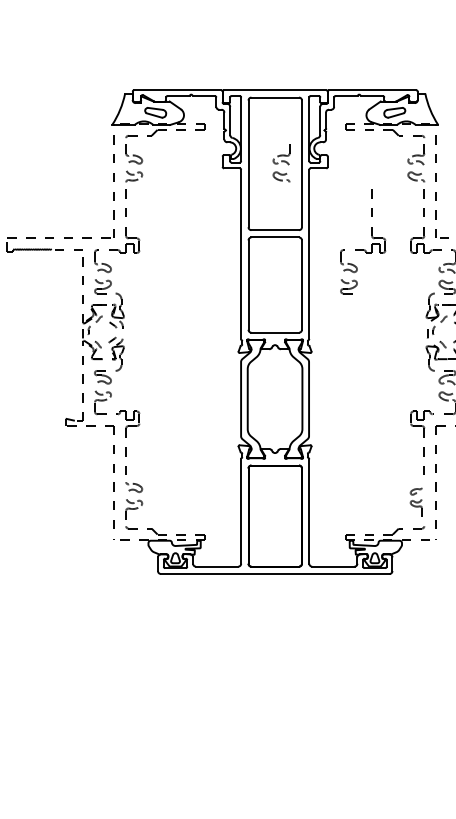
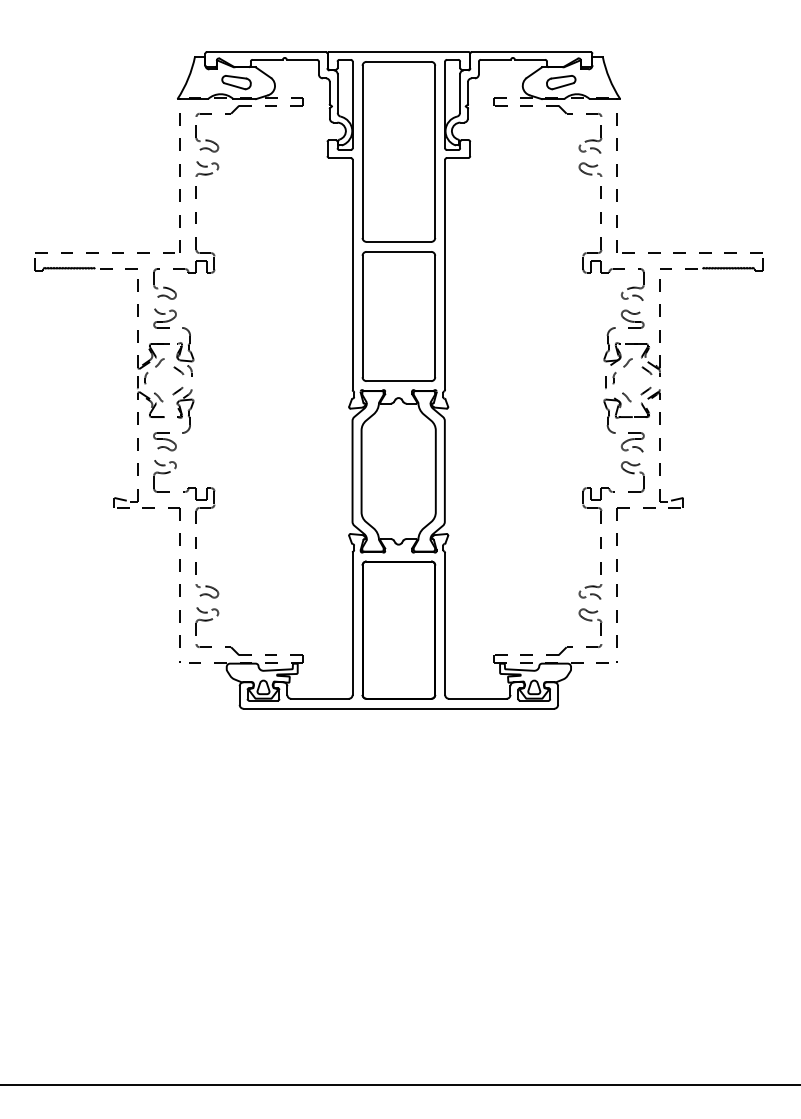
part: (281, 162) -> (407, 150), removed
part: (363, 249) -> (518, 268), removed
part: (416, 500) -> (590, 609), size x1.43

